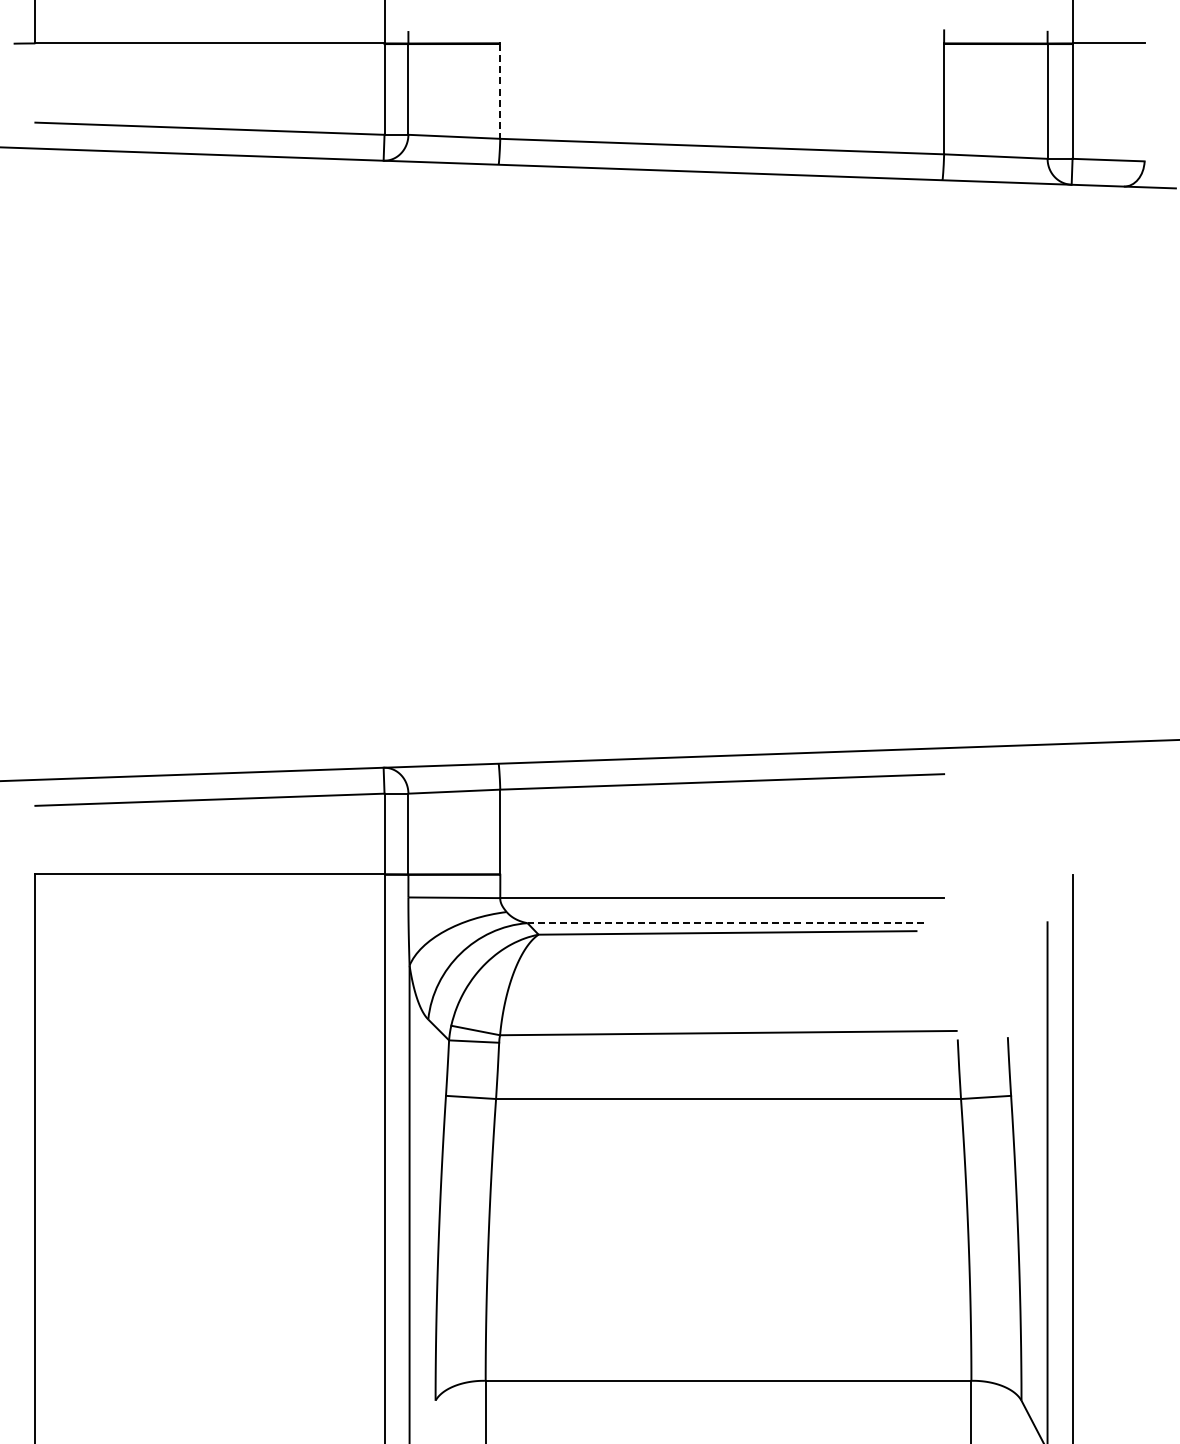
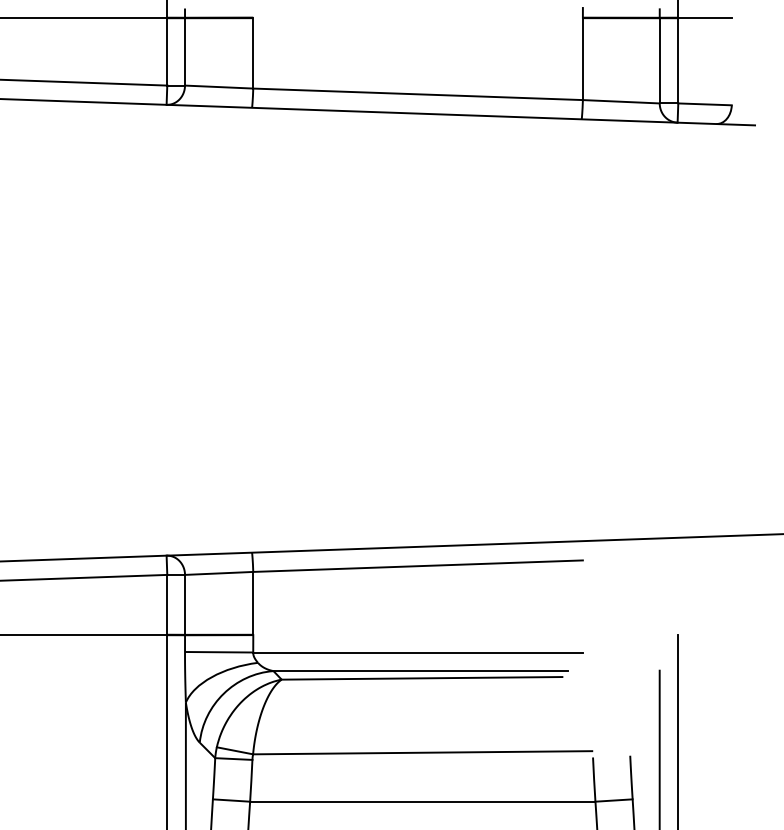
line: (500, 91) -> (253, 53), dashed -> solid
line: (725, 923) -> (420, 671), dashed -> solid

